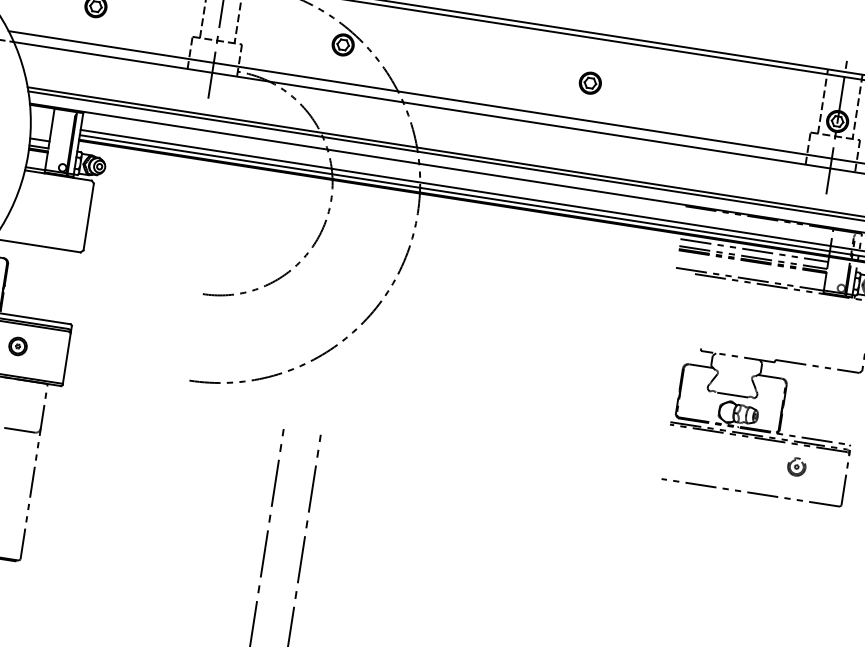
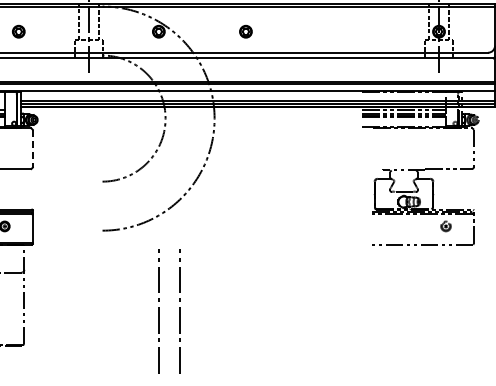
part: (589, 82) -> (245, 31), moved
line: (88, 216) -> (32, 148), solid -> dashed

